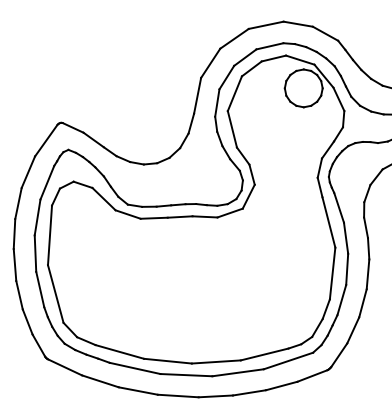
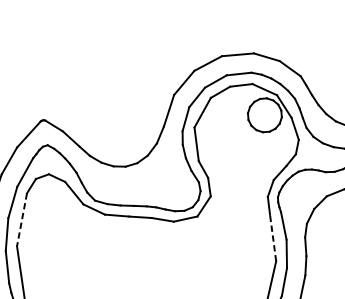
line: (328, 222) -> (272, 238), solid -> dashed
line: (50, 235) -> (22, 219), solid -> dashed

